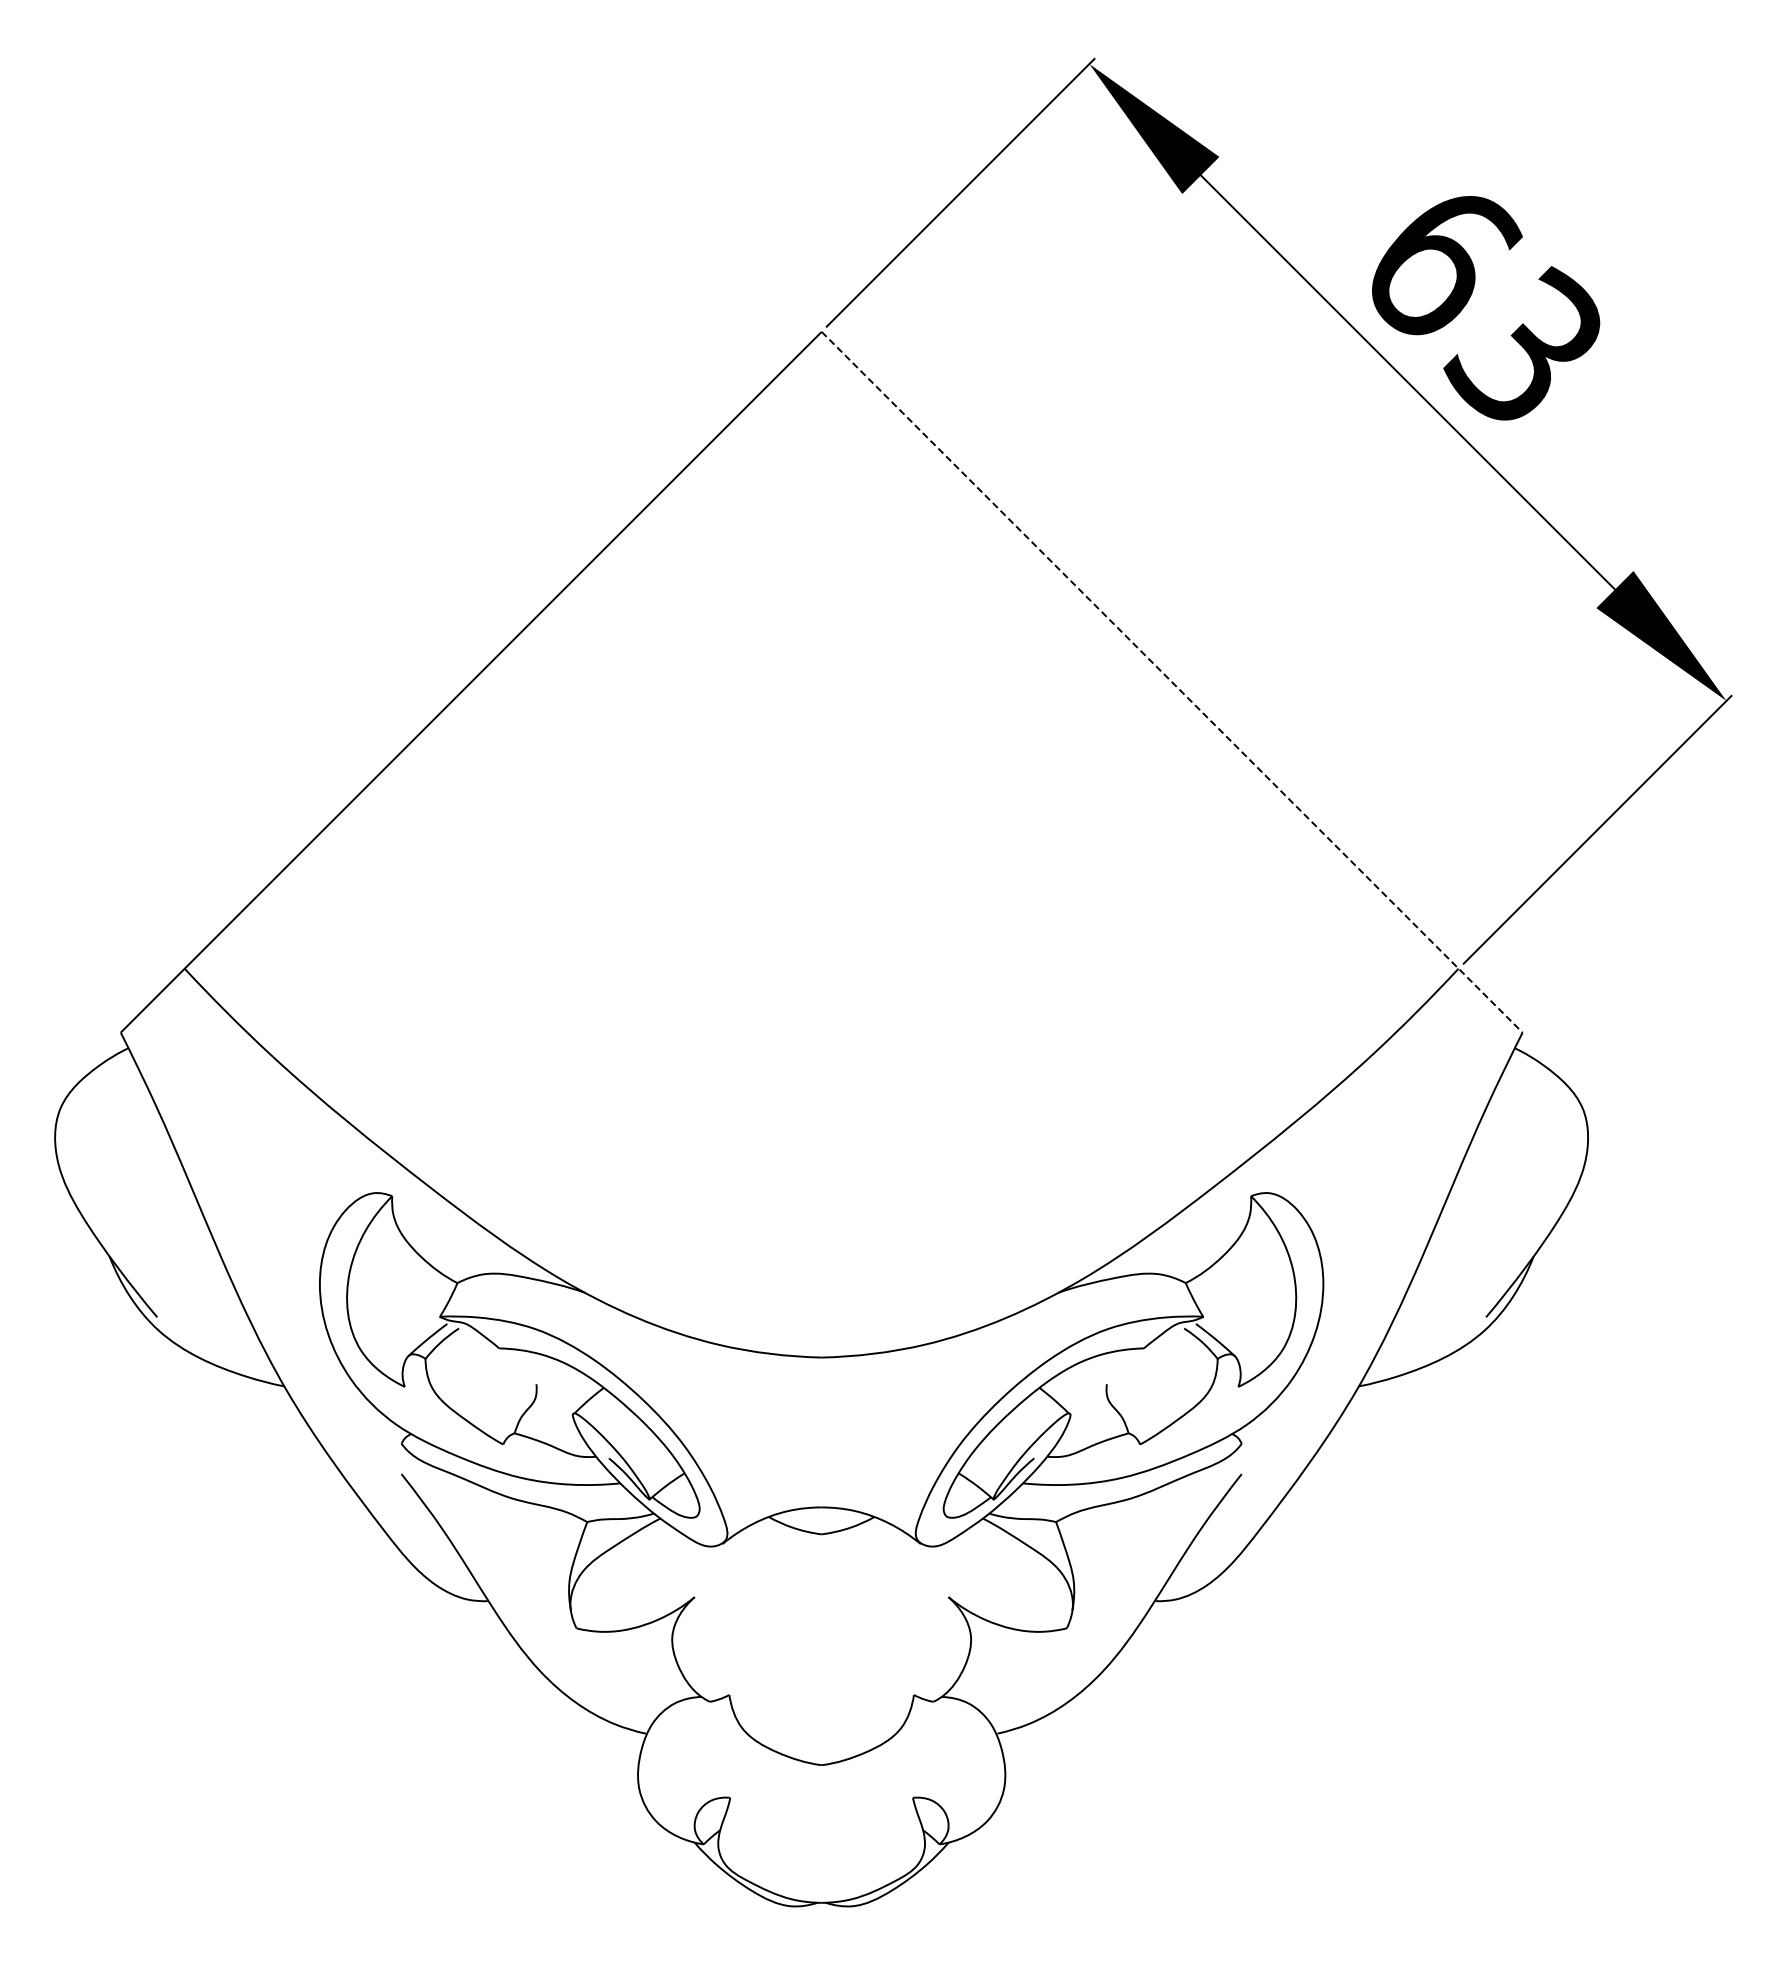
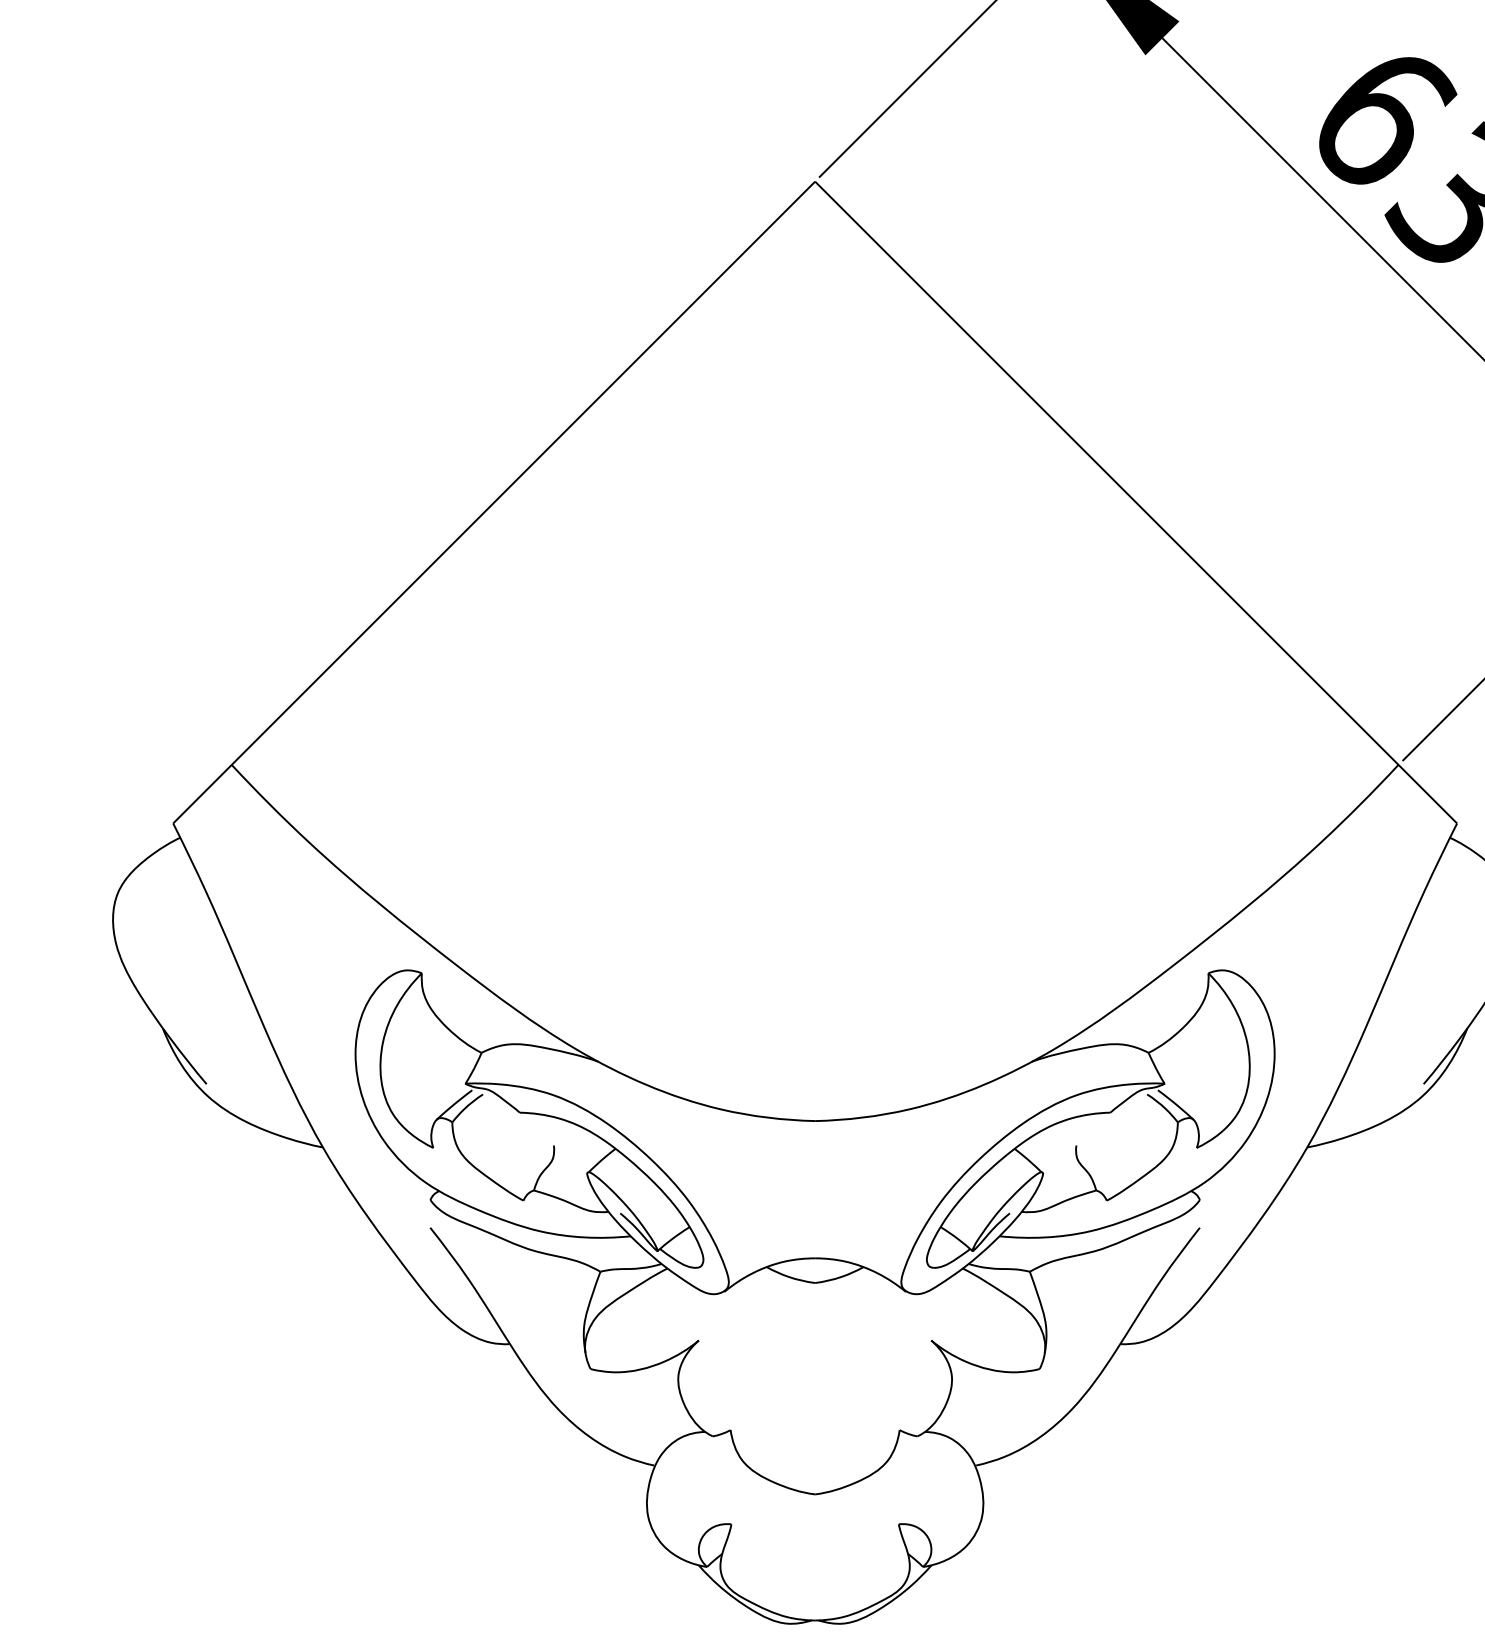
line: (1172, 682) -> (1136, 502), dashed -> solid

